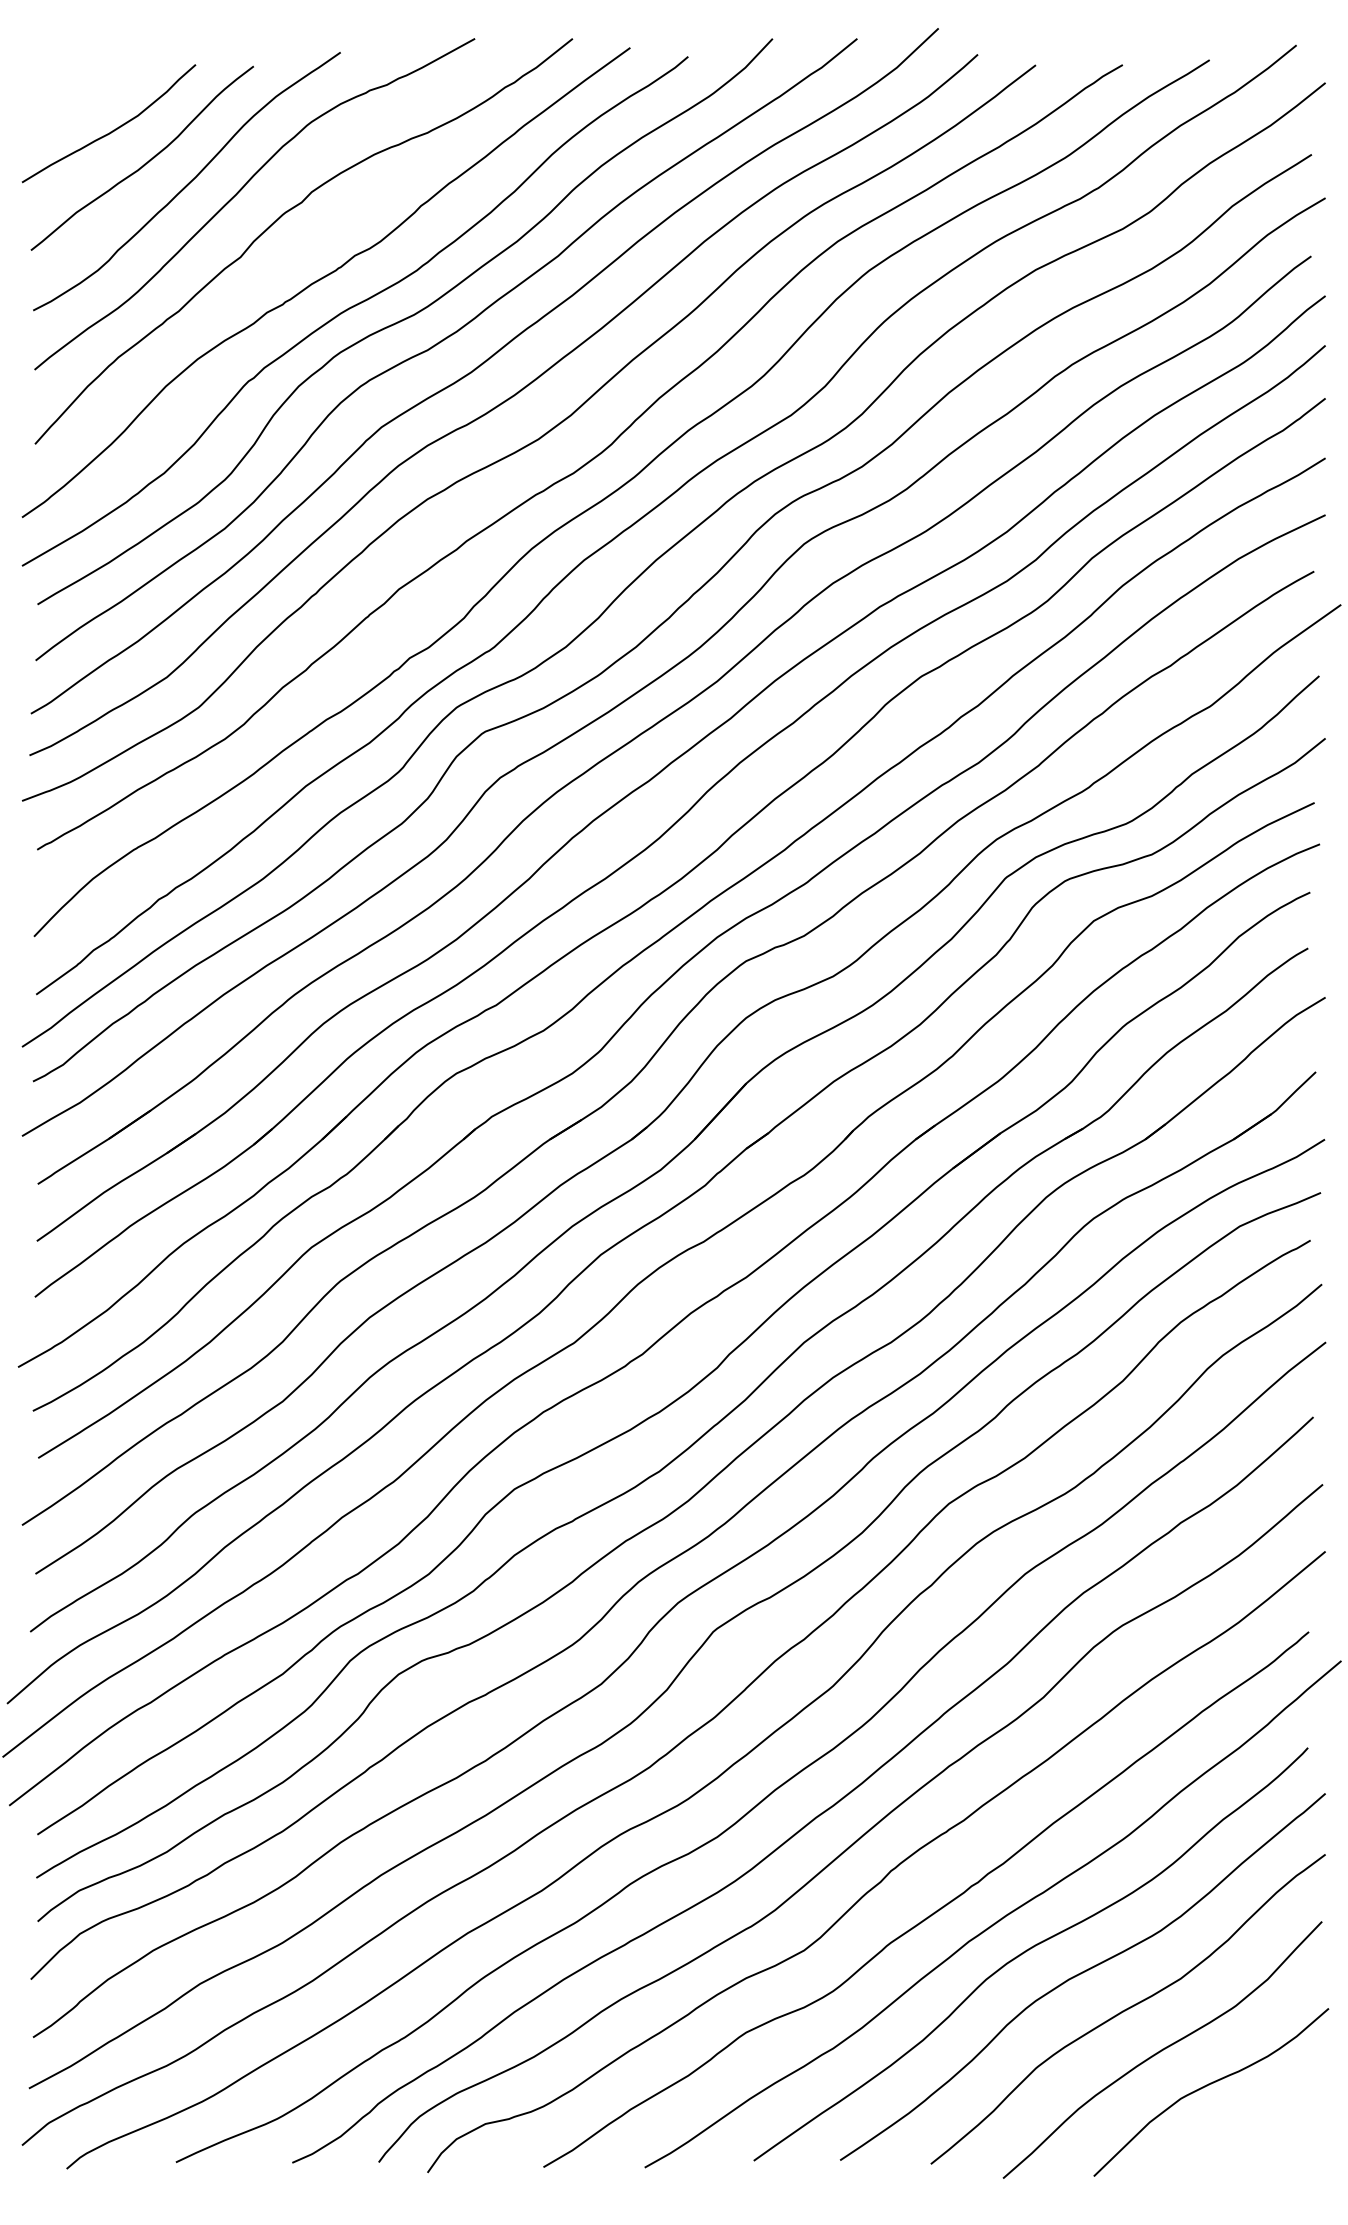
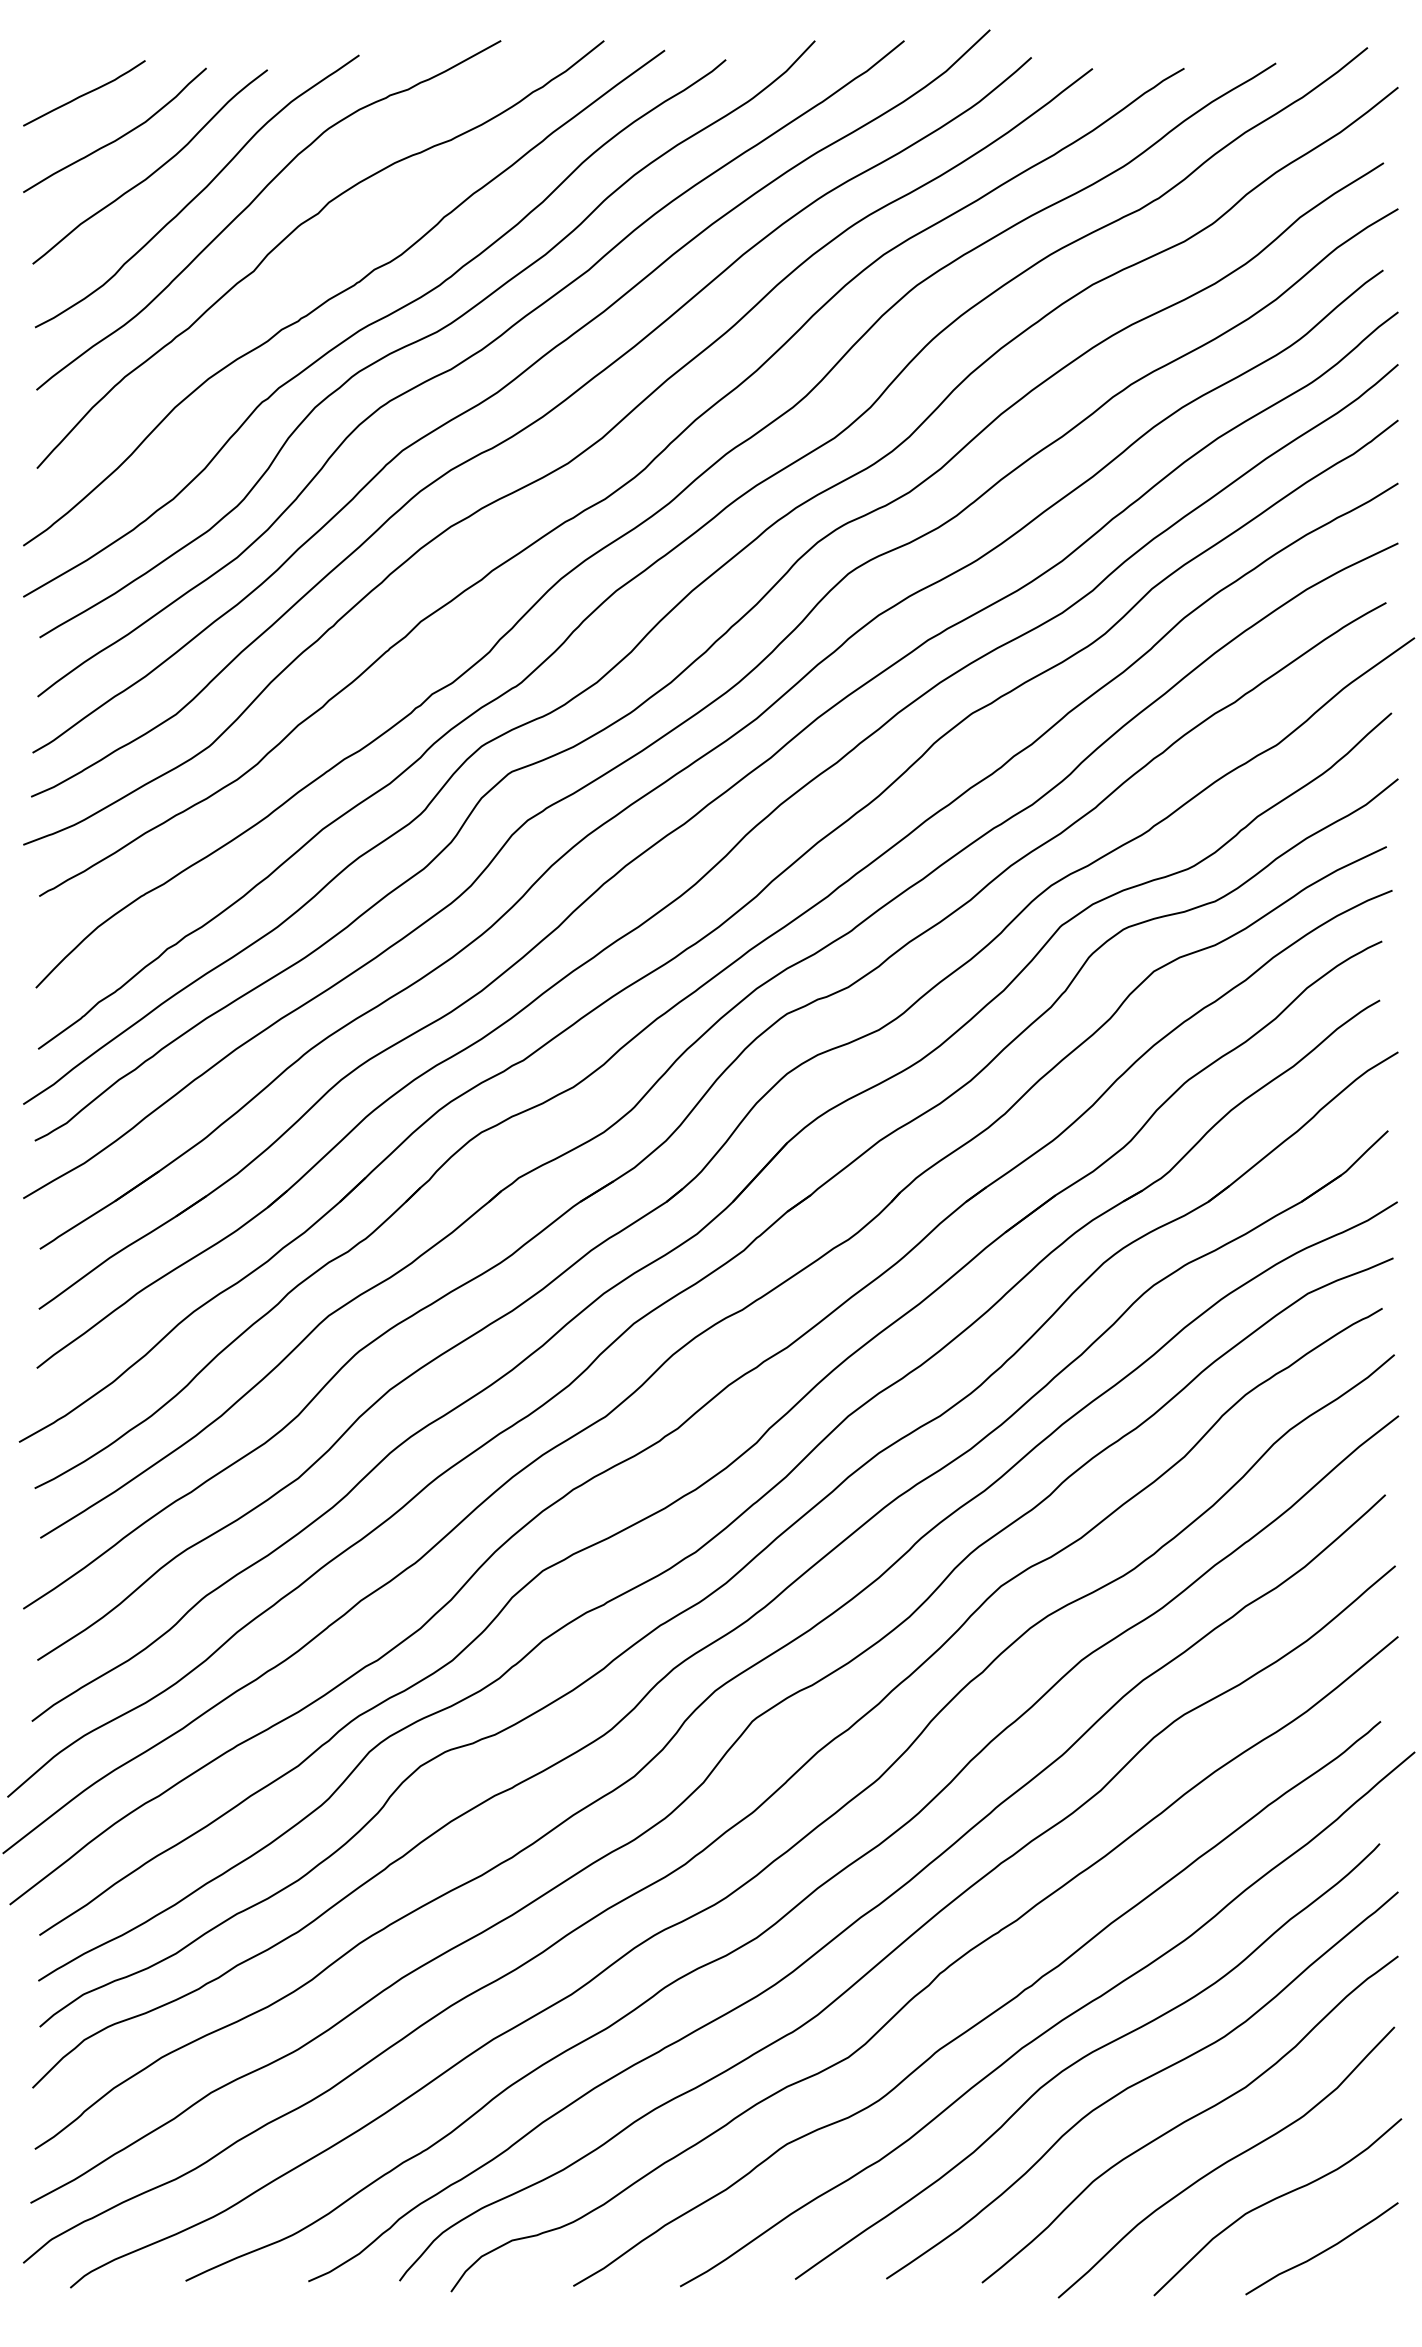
curve: (80, 88) -> (84, 93), added
curve: (1254, 2133) -> (1323, 2250), added

